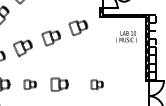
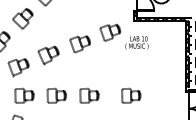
text: (126, 36) -> (136, 42), moved
part: (30, 84) -> (56, 95), size x1.43
part: (97, 84) -> (131, 95), size x1.43

